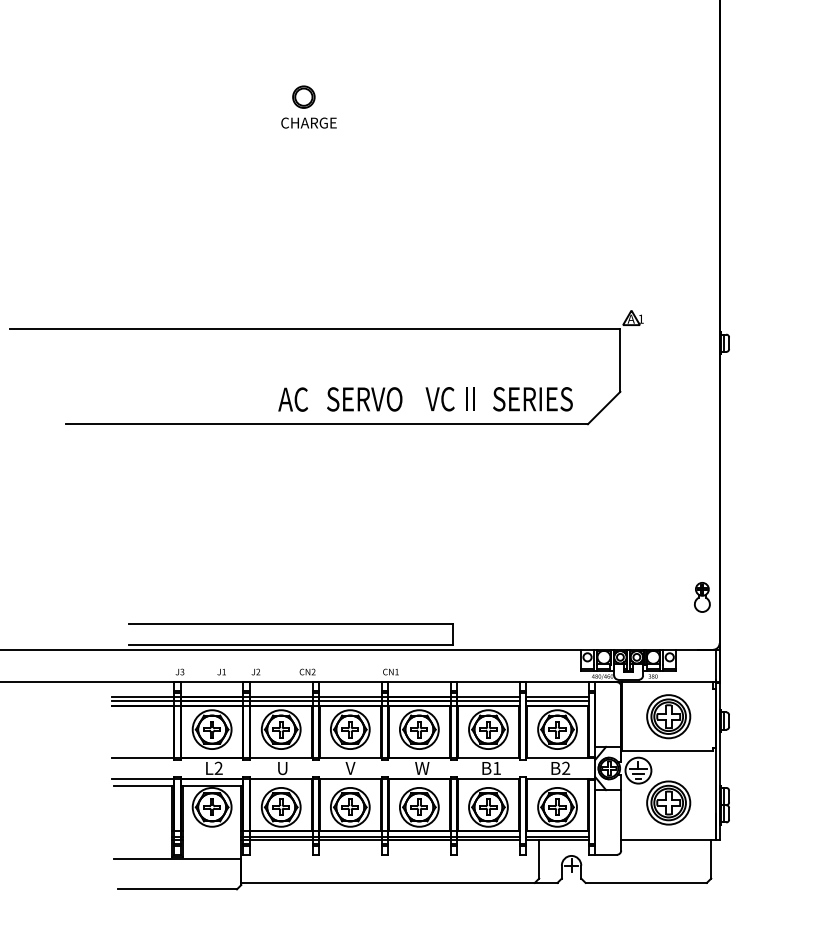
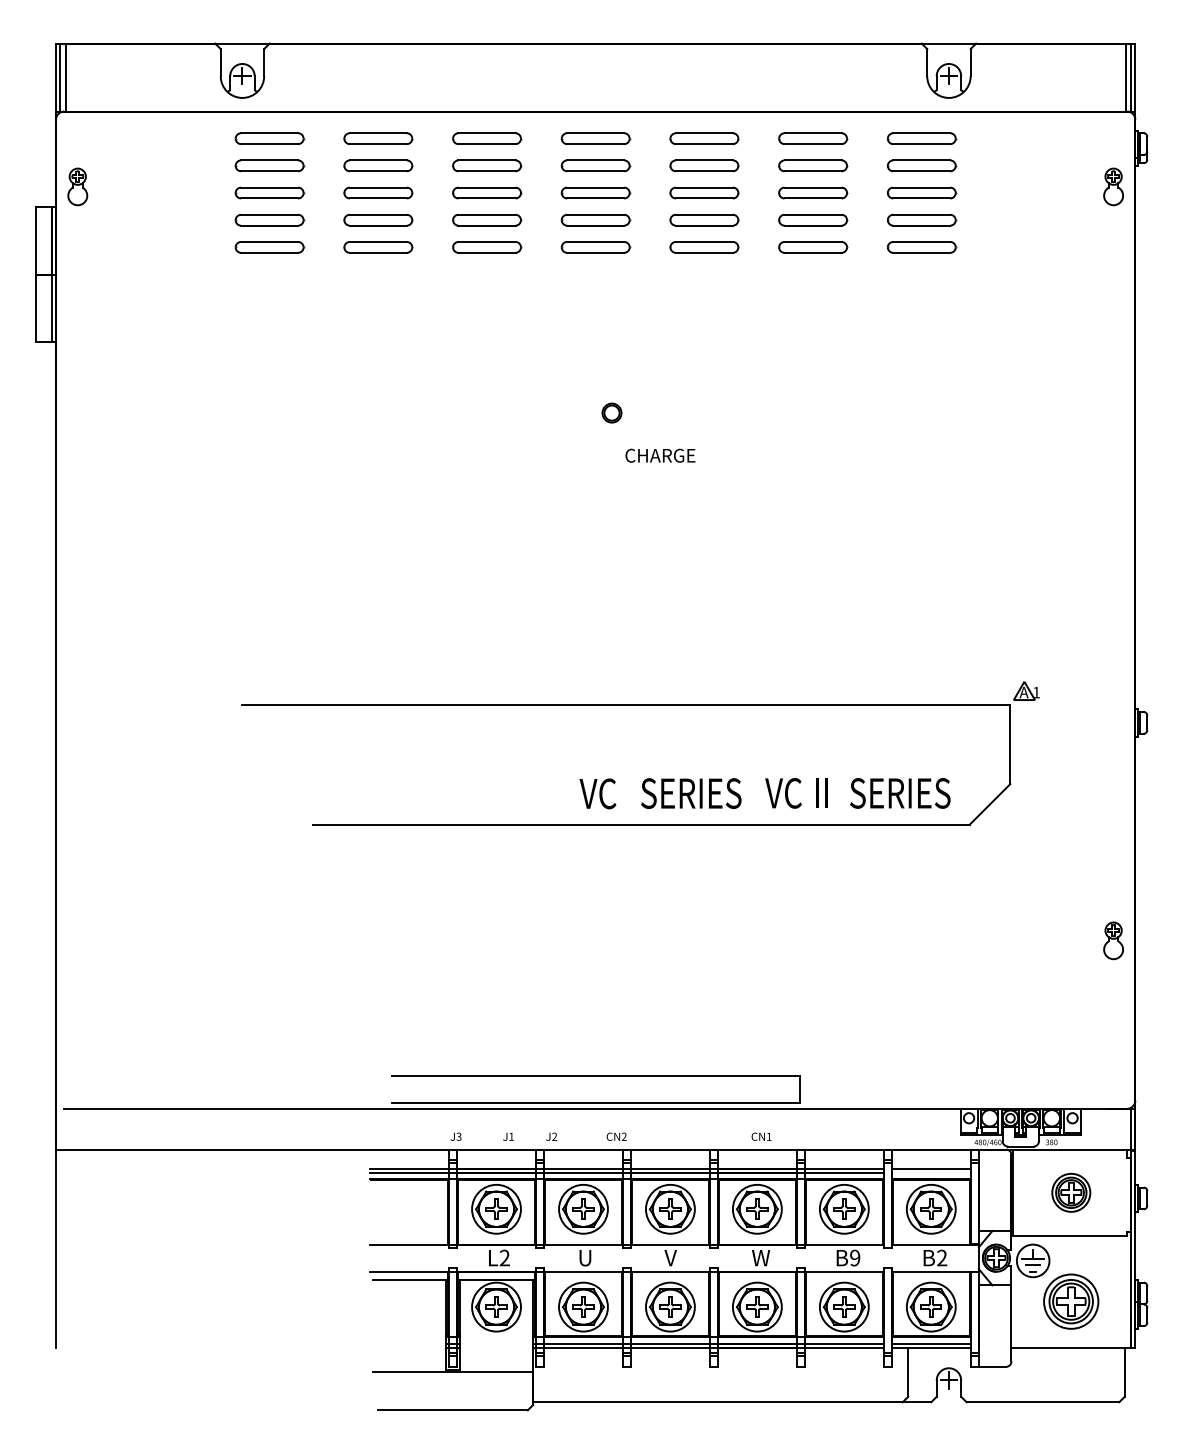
part: (303, 96) -> (611, 412), size x0.7
text: (309, 122) -> (660, 455), moved
text: (293, 399) -> (598, 793), AC -> VC
text: (388, 399) -> (718, 793), SERVO -> SERIES
part: (702, 597) -> (1113, 940), moved
text: (390, 671) -> (761, 1136), moved
line: (556, 700) -> (930, 1172), removed
part: (668, 716) -> (1071, 1192), size x0.7
text: (497, 767) -> (855, 1257), B1 -> B9

